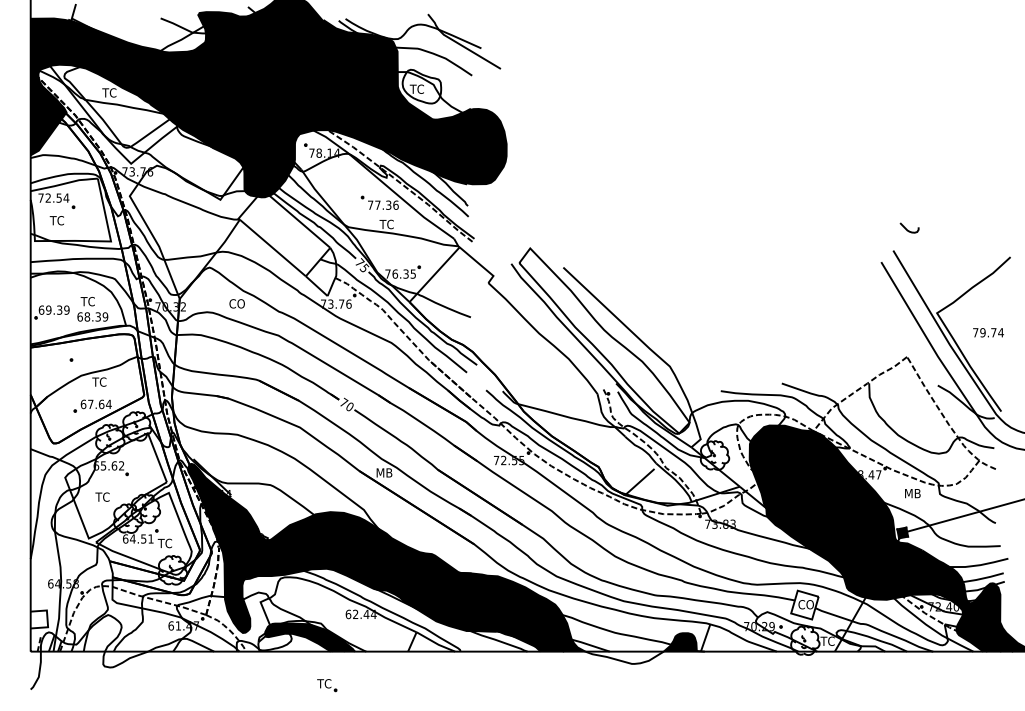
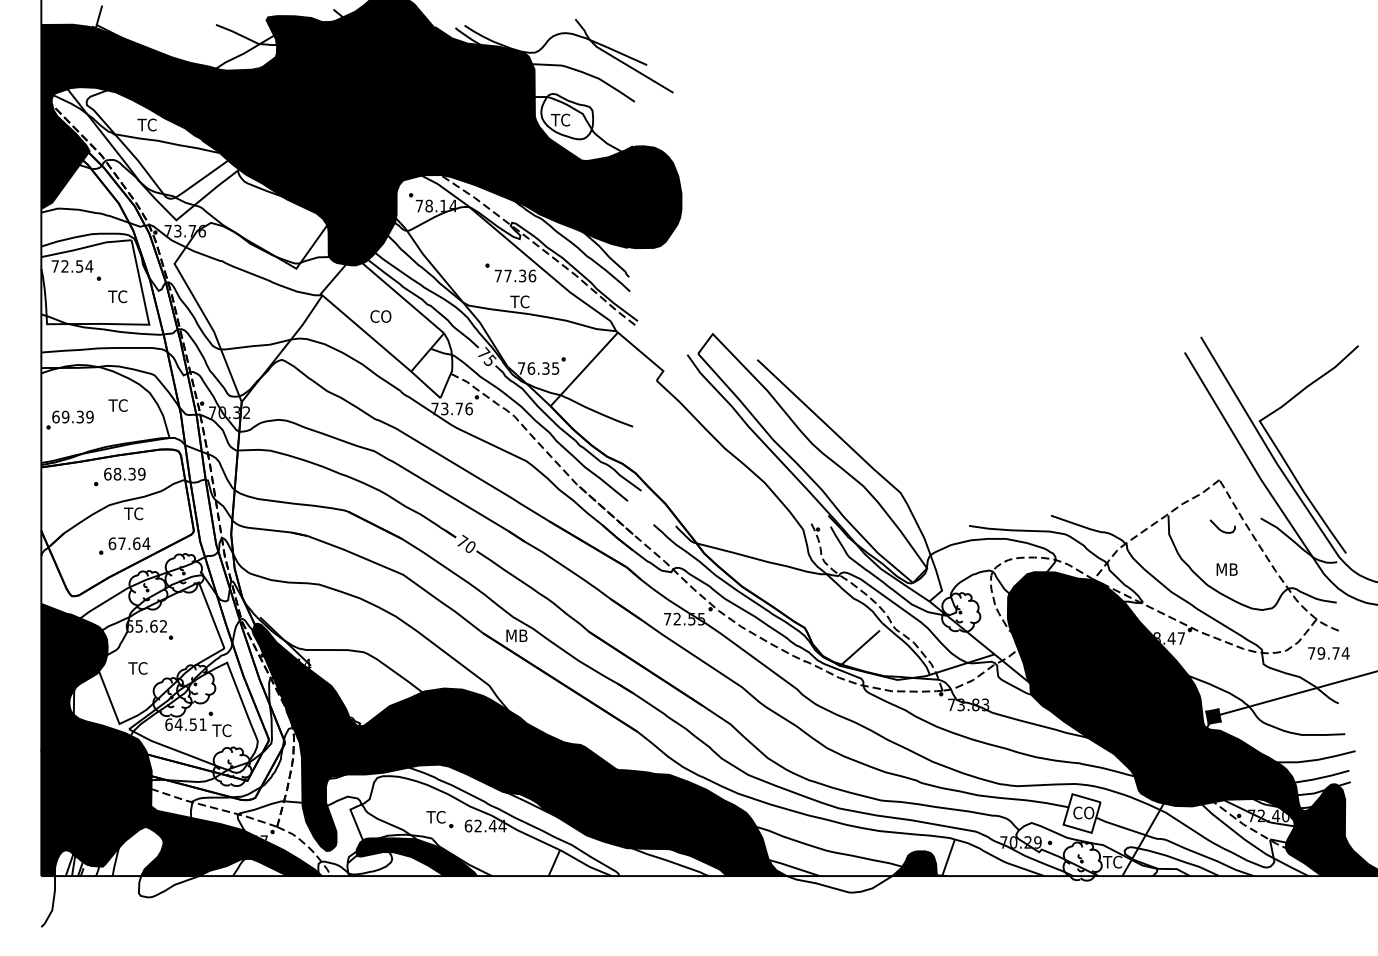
text: (56, 220) -> (117, 296), moved
curve: (908, 230) -> (1221, 529), moved
text: (236, 303) -> (380, 316), moved
text: (92, 316) -> (124, 473), moved
text: (988, 332) -> (1328, 653), moved
text: (912, 493) -> (1226, 569), moved
fill: (134, 550) -> (181, 739), added
part: (326, 685) -> (439, 819), moved

